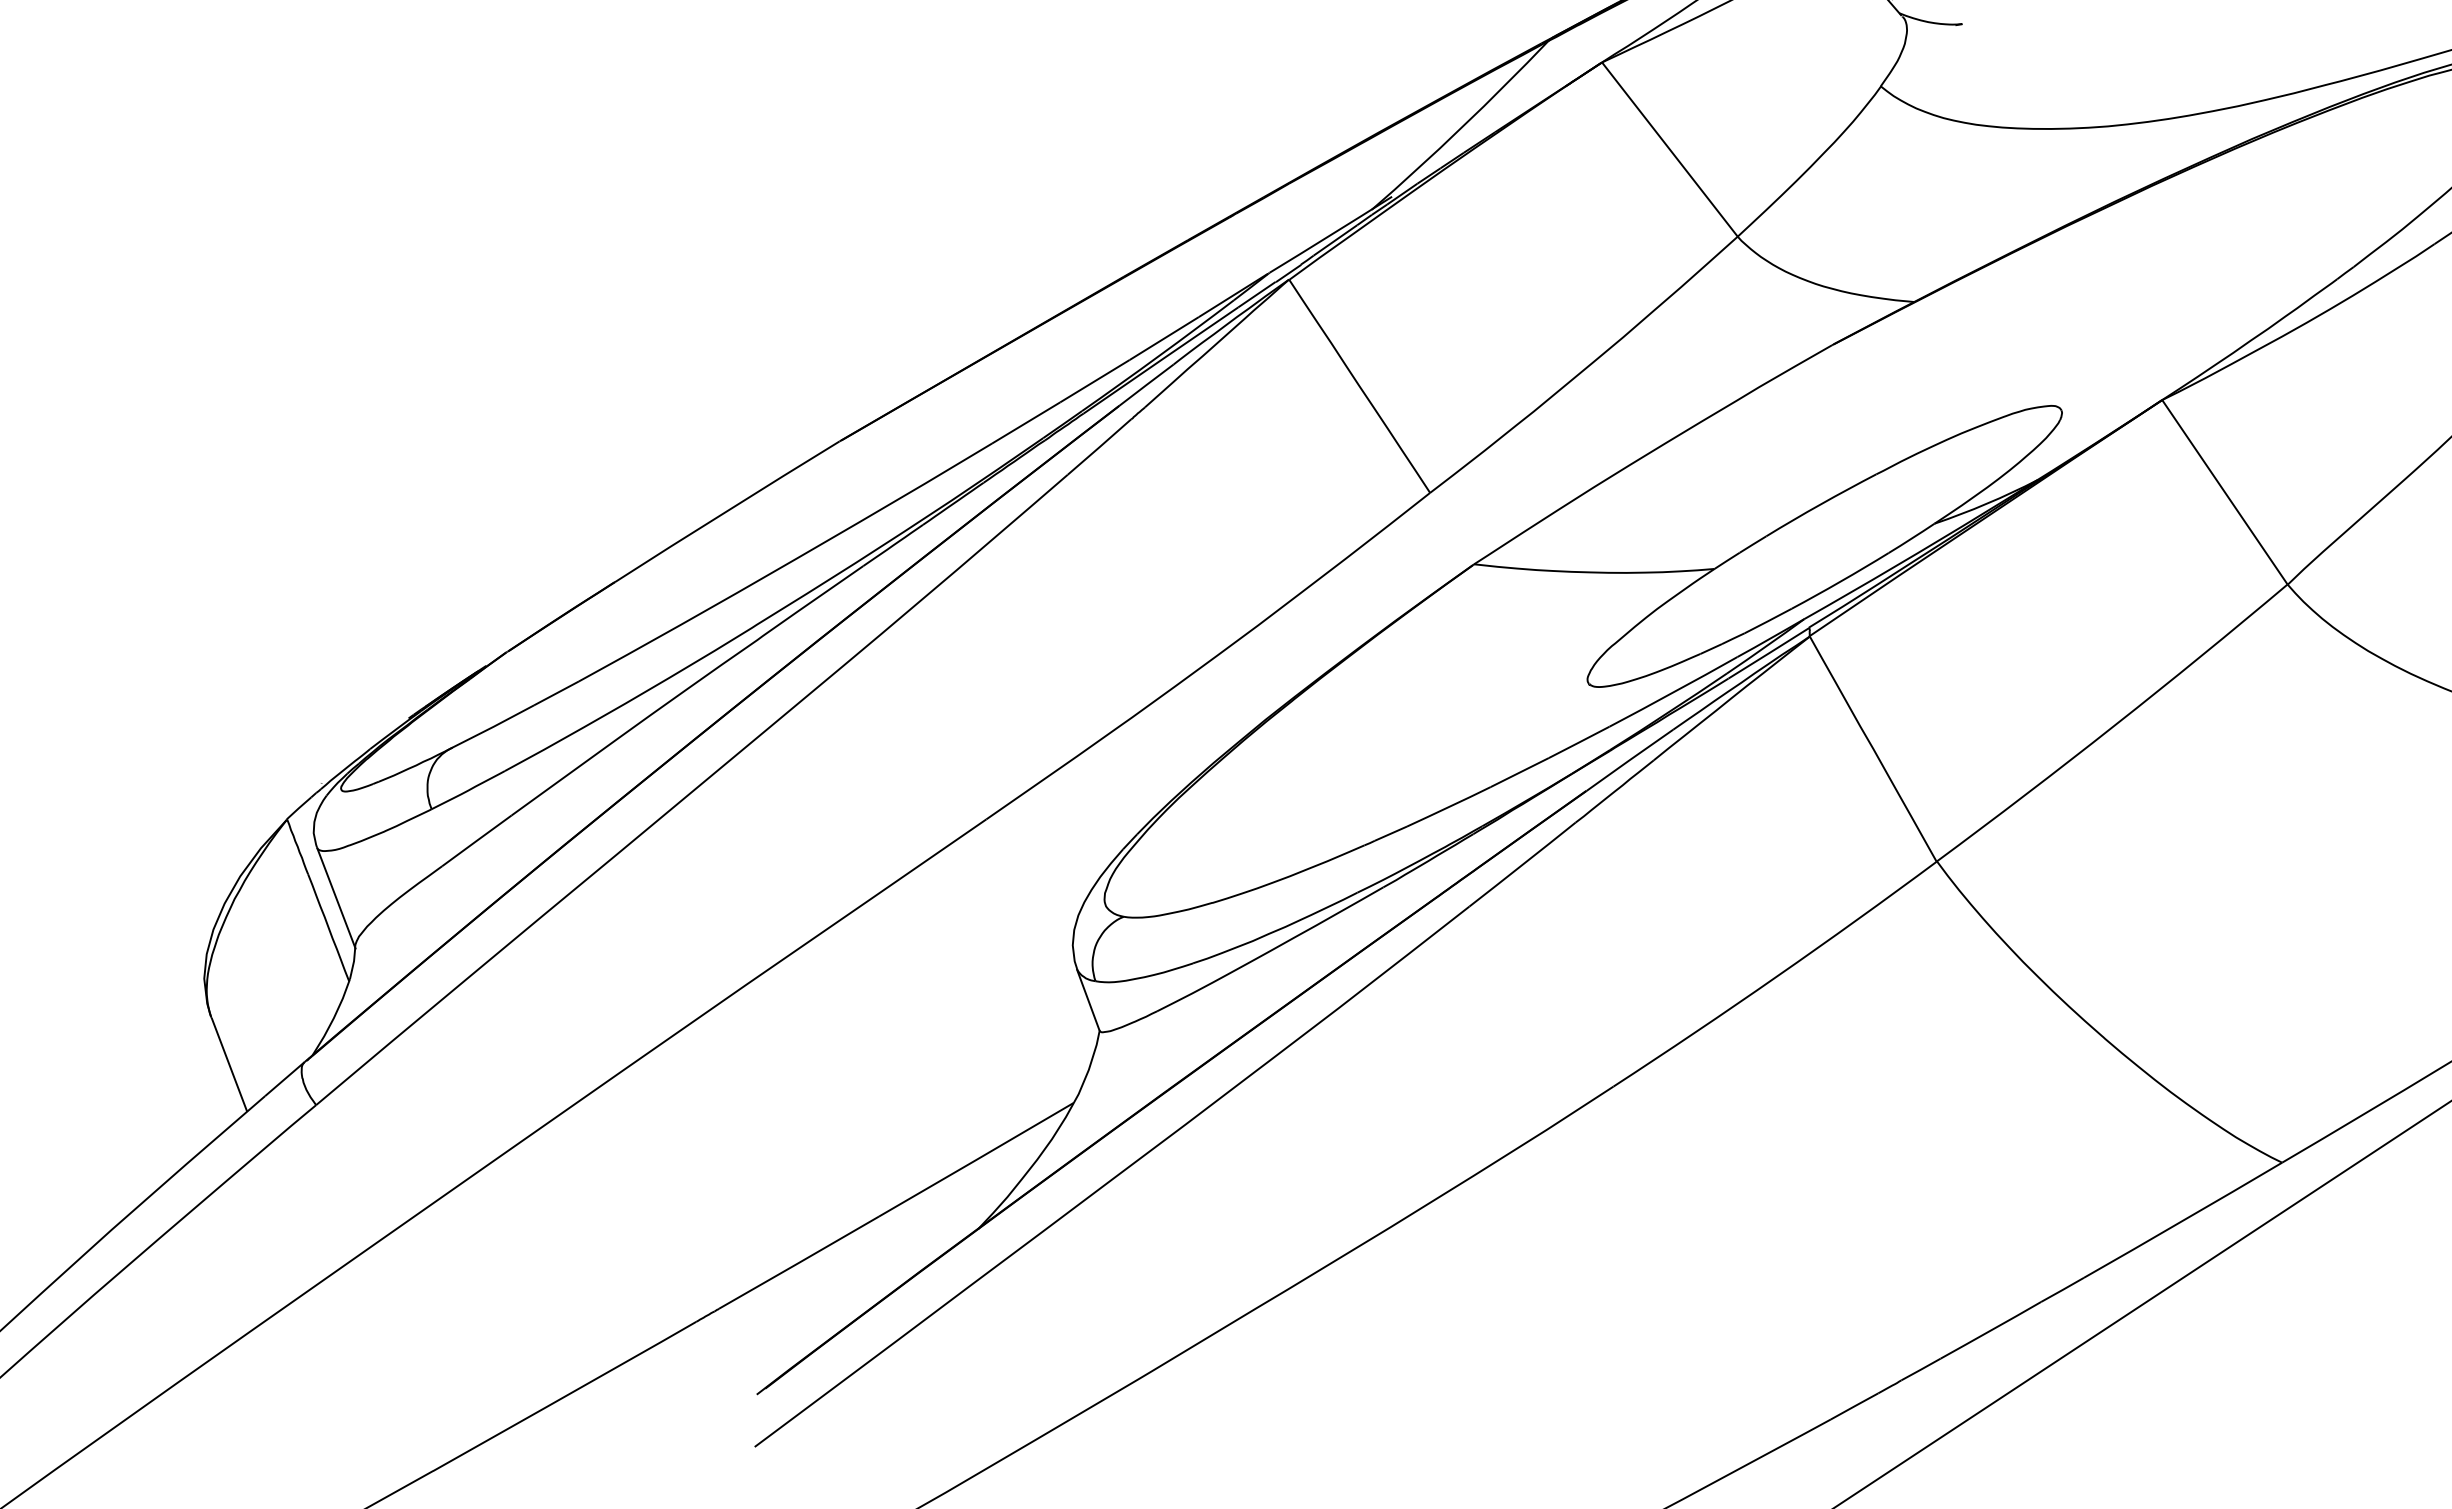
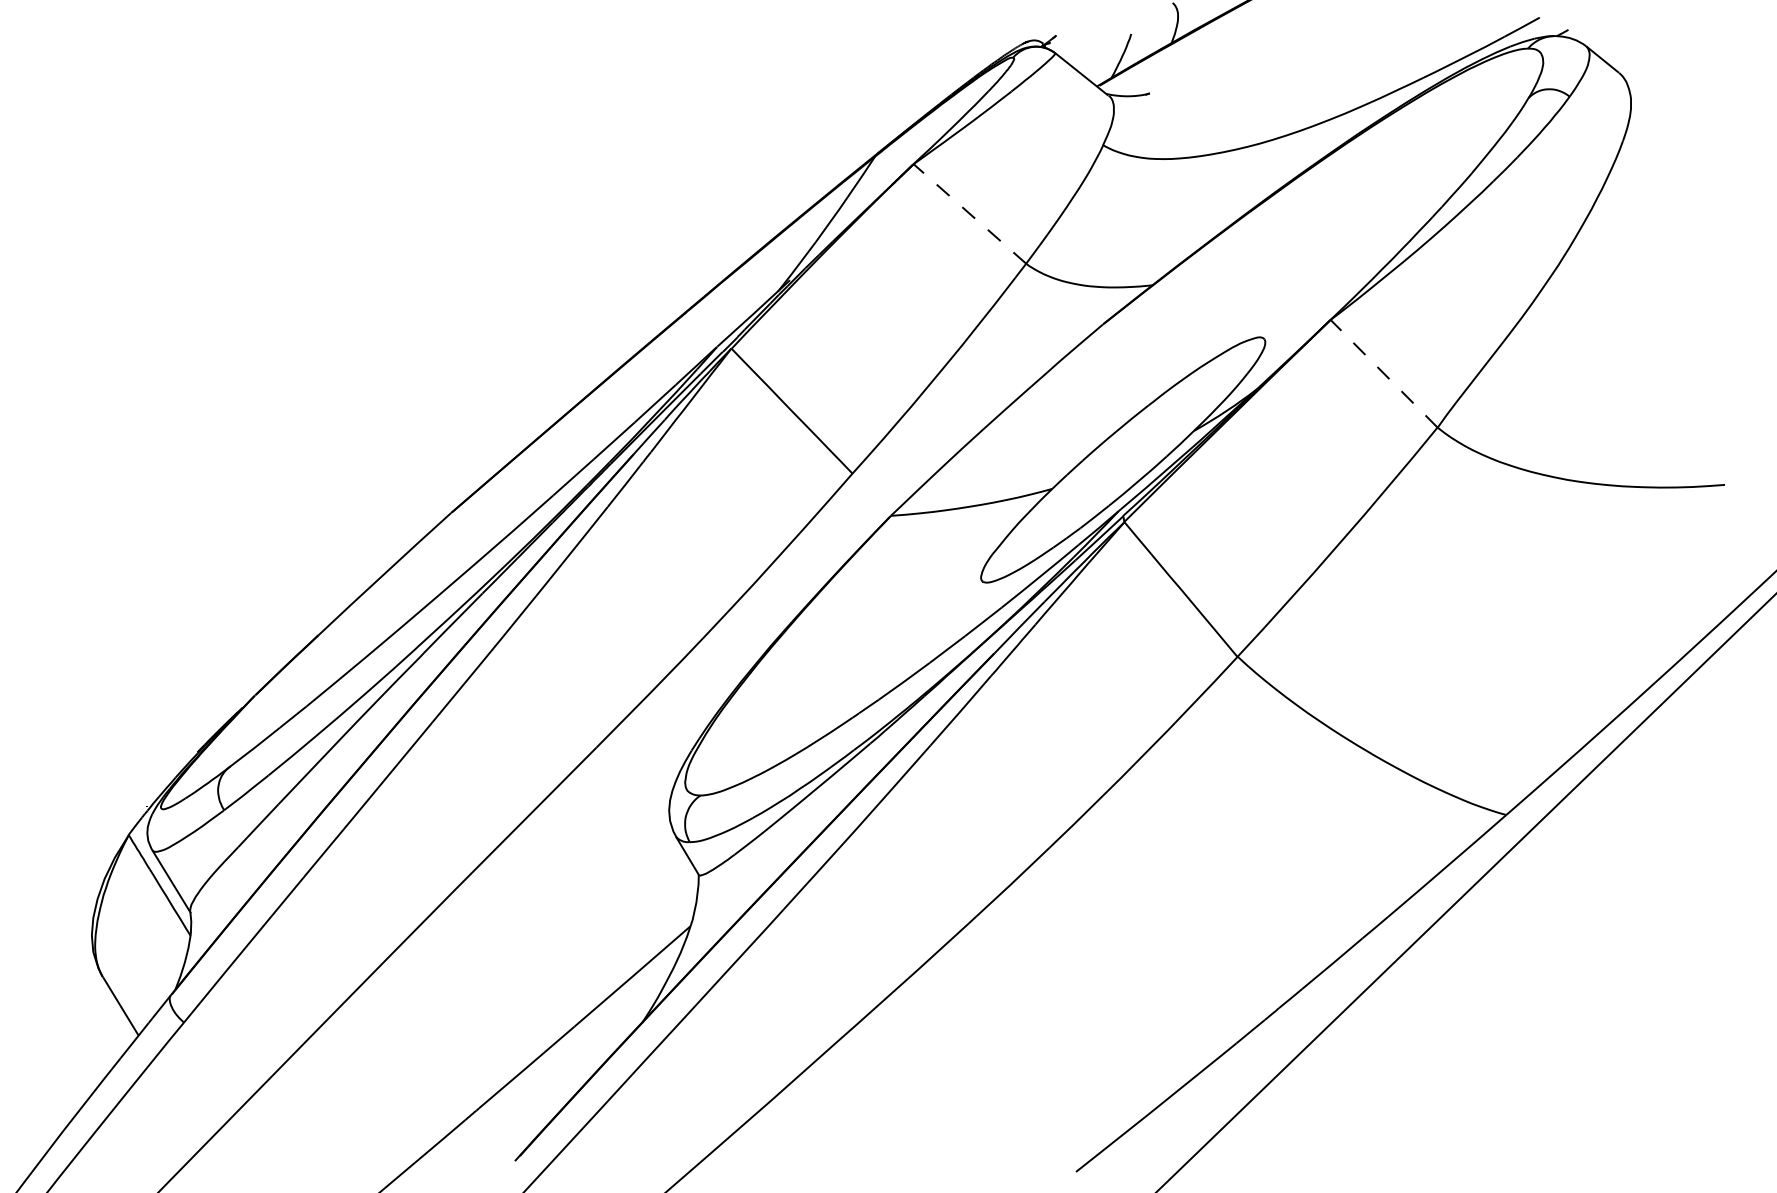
line: (1669, 148) -> (969, 213), solid -> dashed
line: (2225, 492) -> (1384, 373), solid -> dashed

